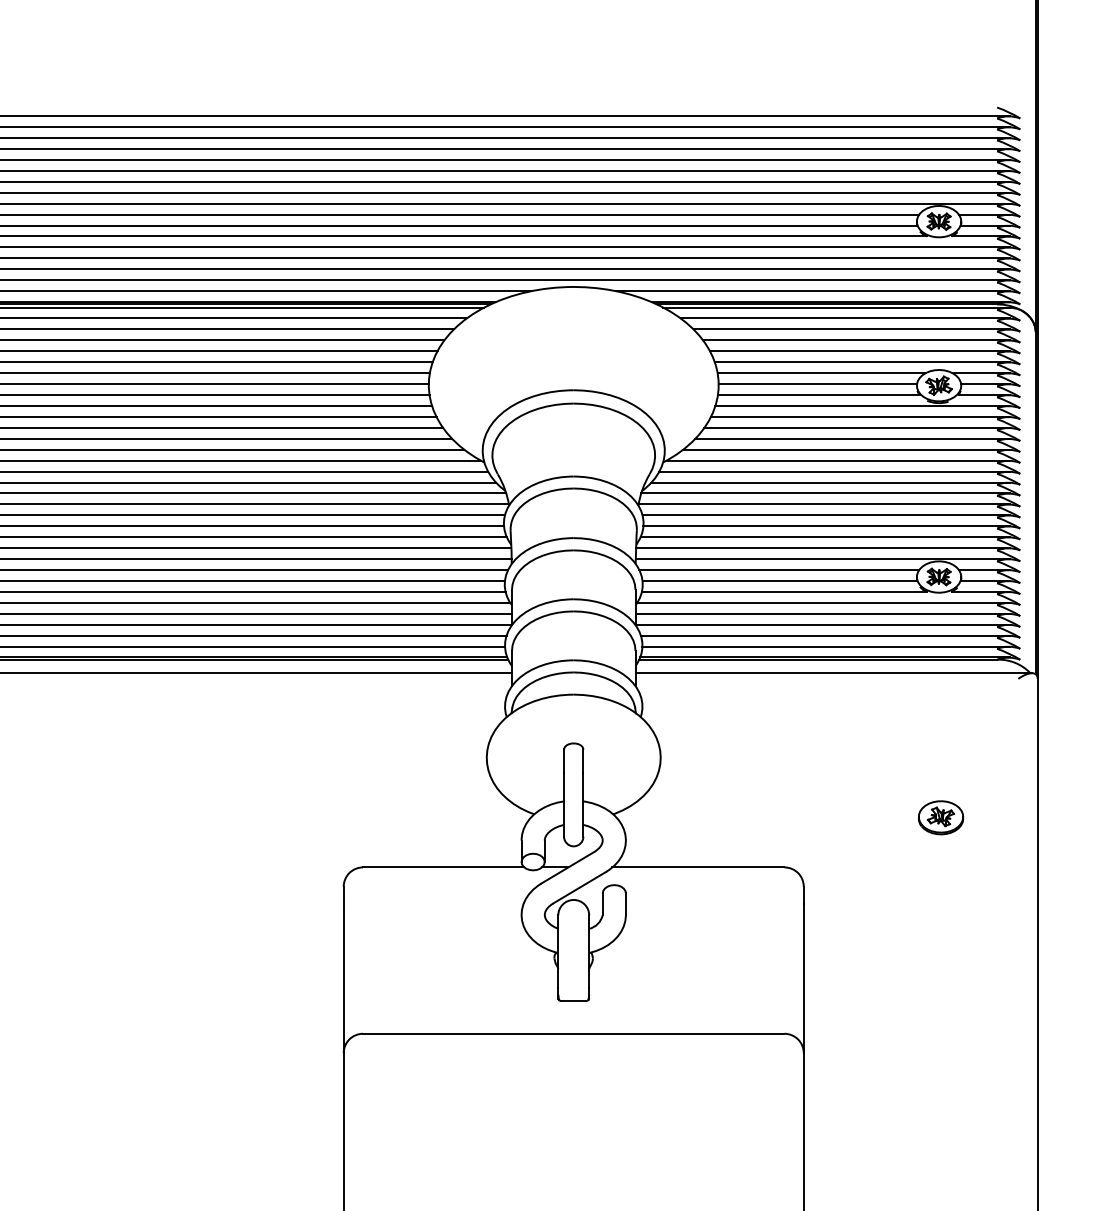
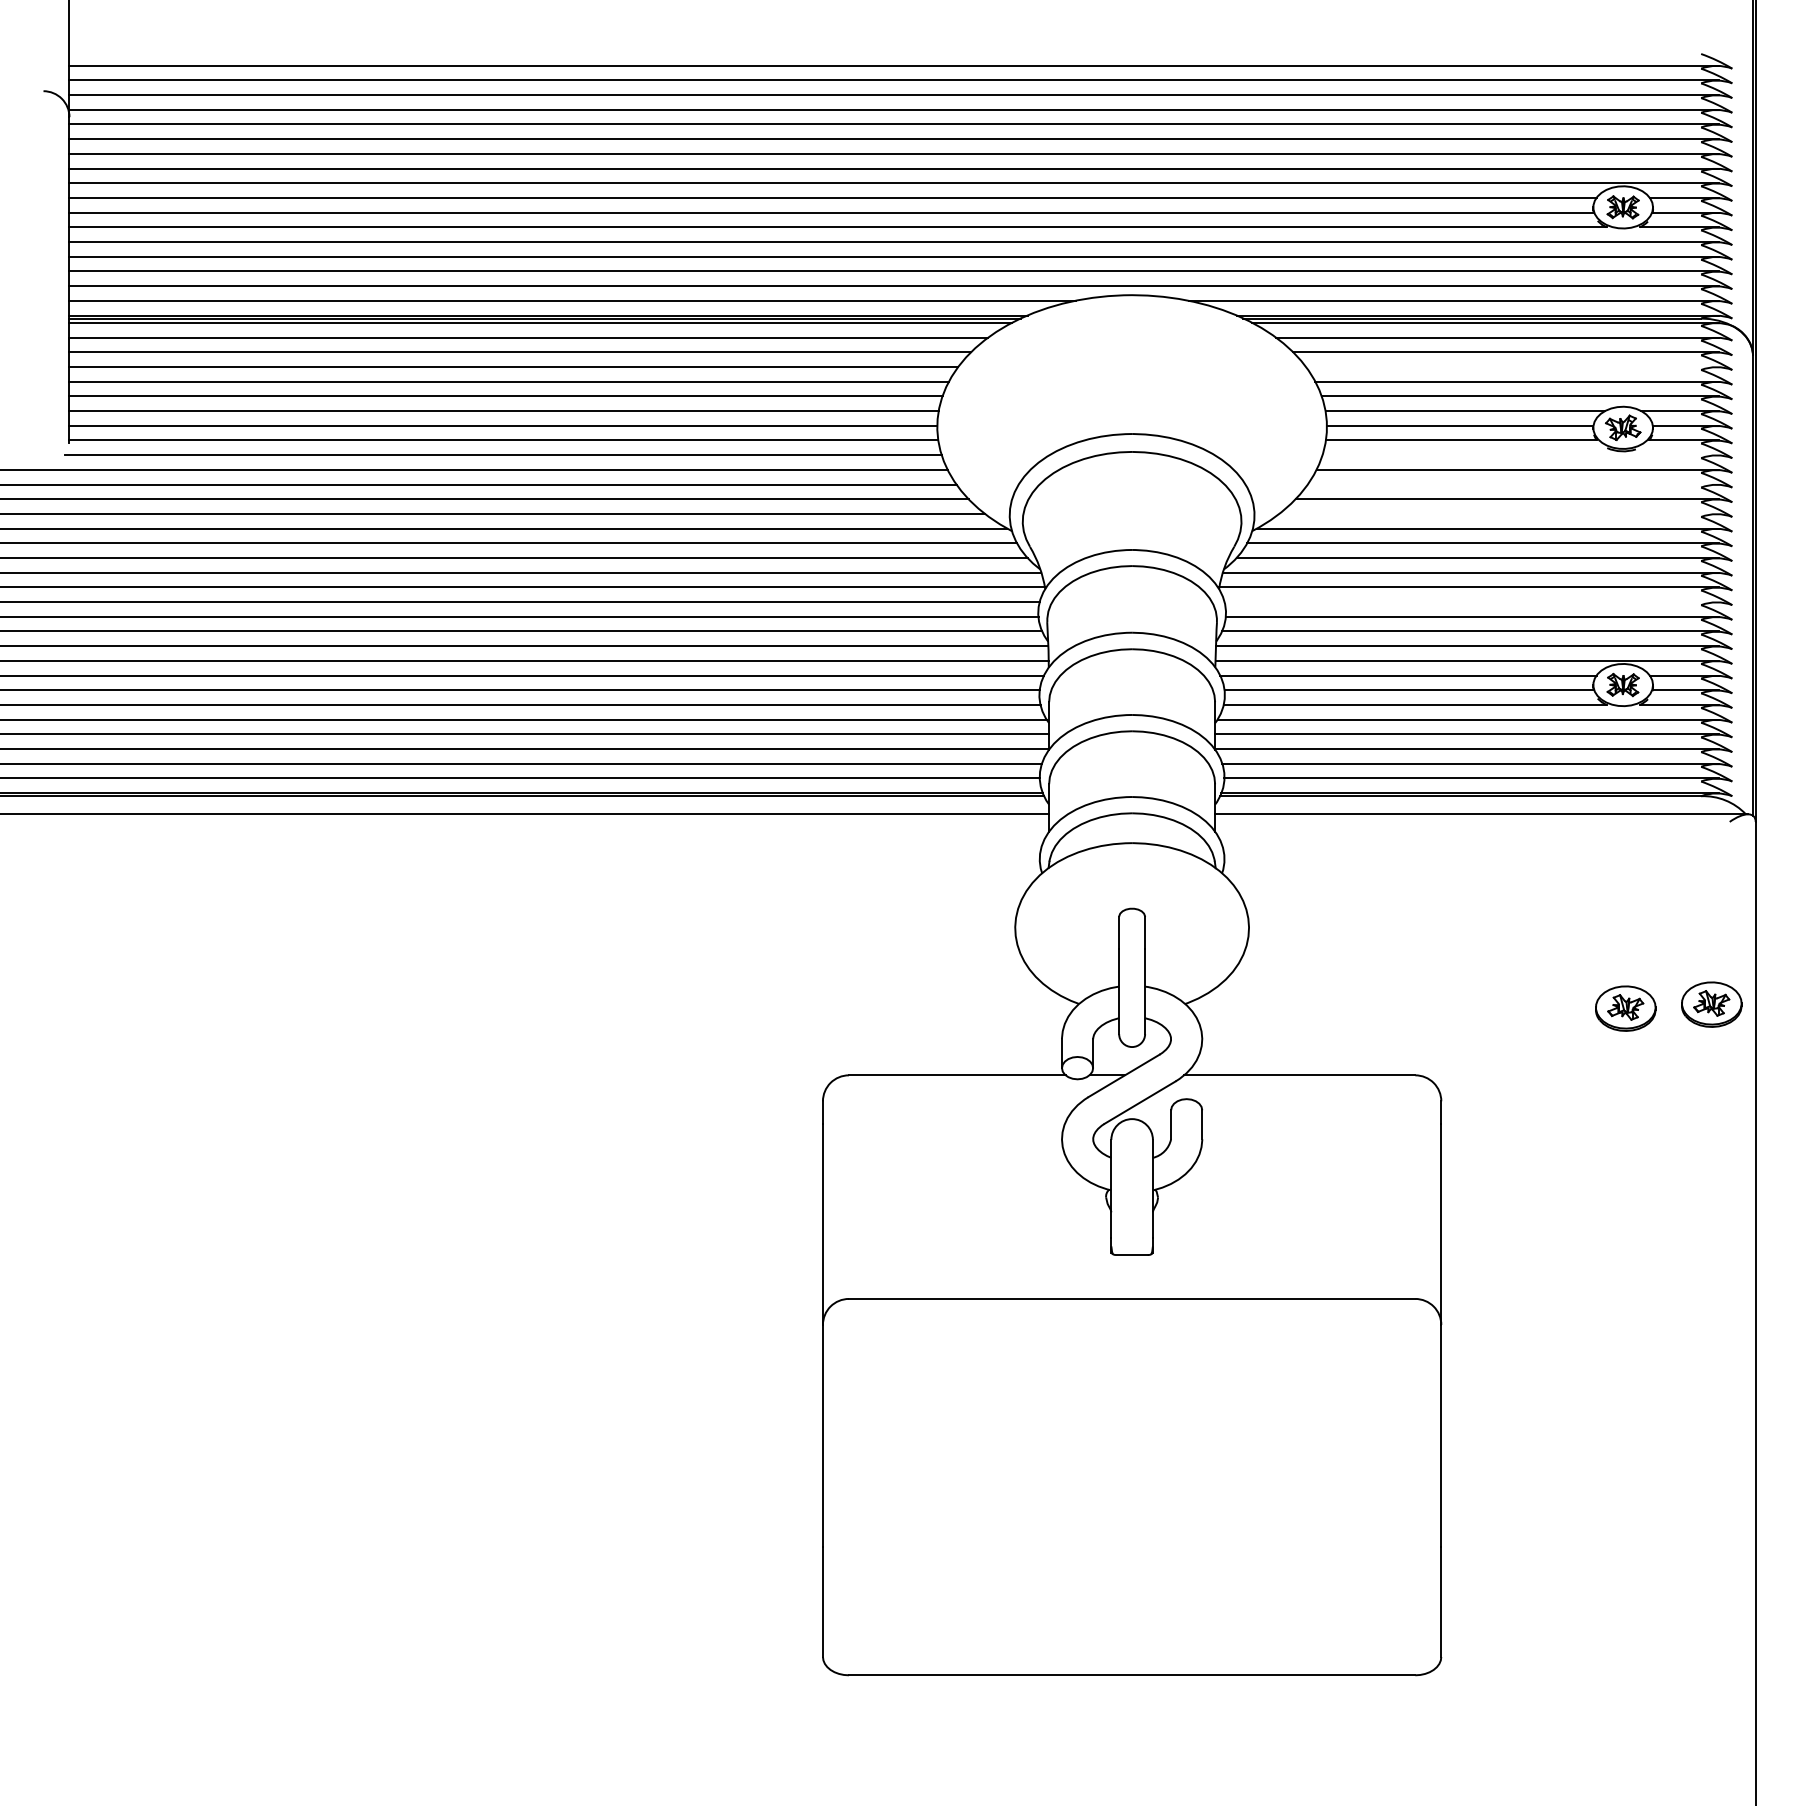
line: (856, 340) -> (1511, 366), removed
line: (862, 406) -> (1520, 455), removed
line: (856, 427) -> (1512, 484), removed
line: (846, 449) -> (1498, 513), removed
line: (826, 515) -> (1471, 602), removed
part: (1004, 814) -> (1711, 1004), added

